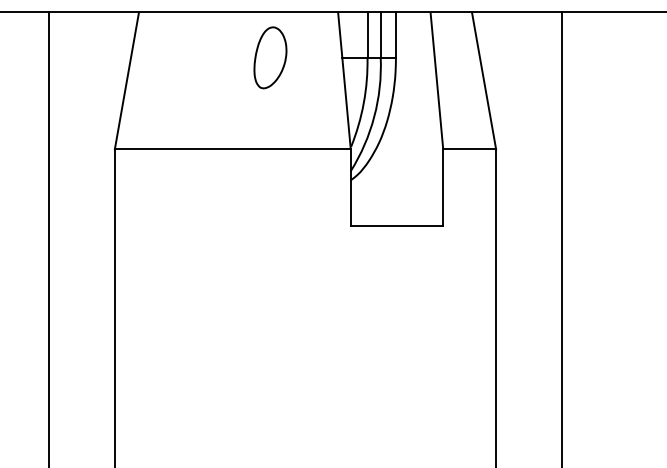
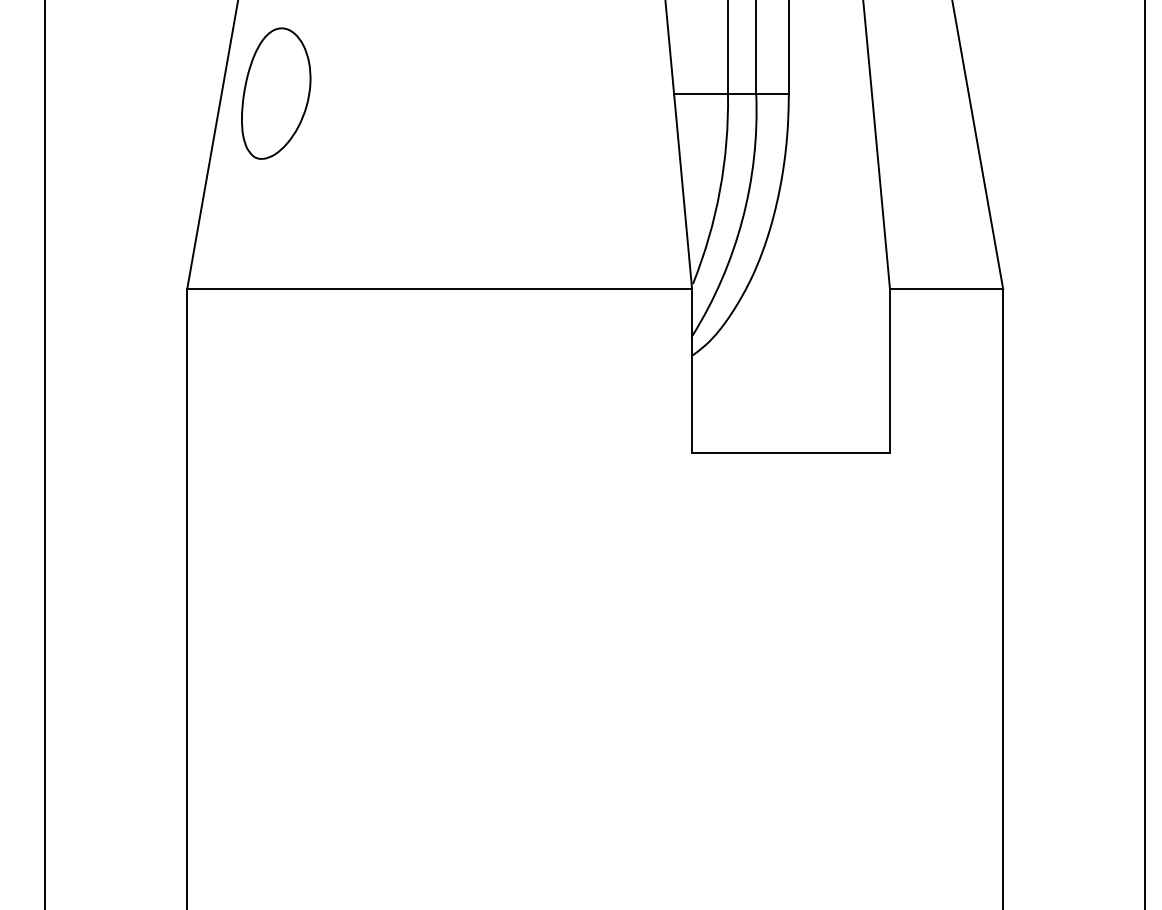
part: (270, 57) -> (276, 92), moved

